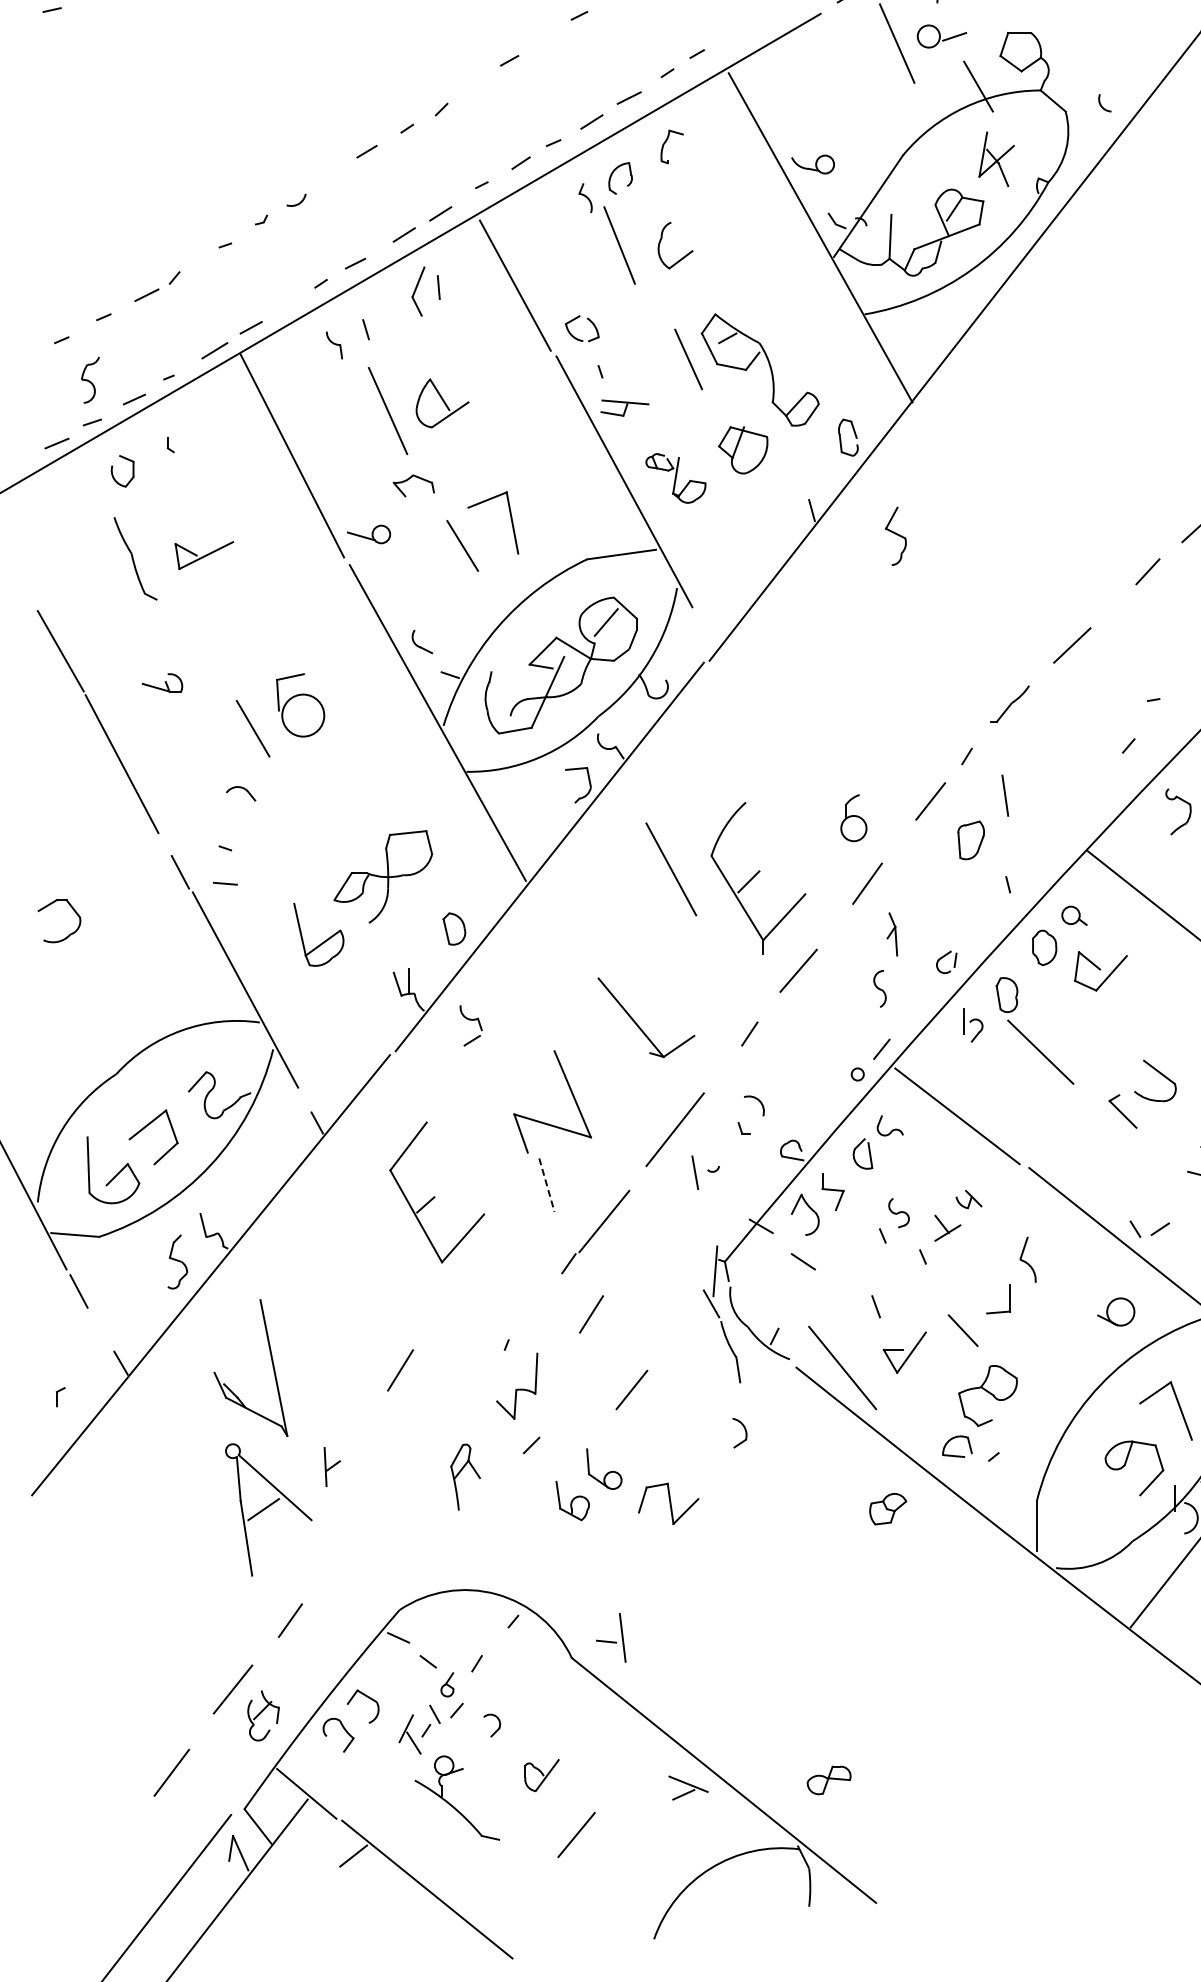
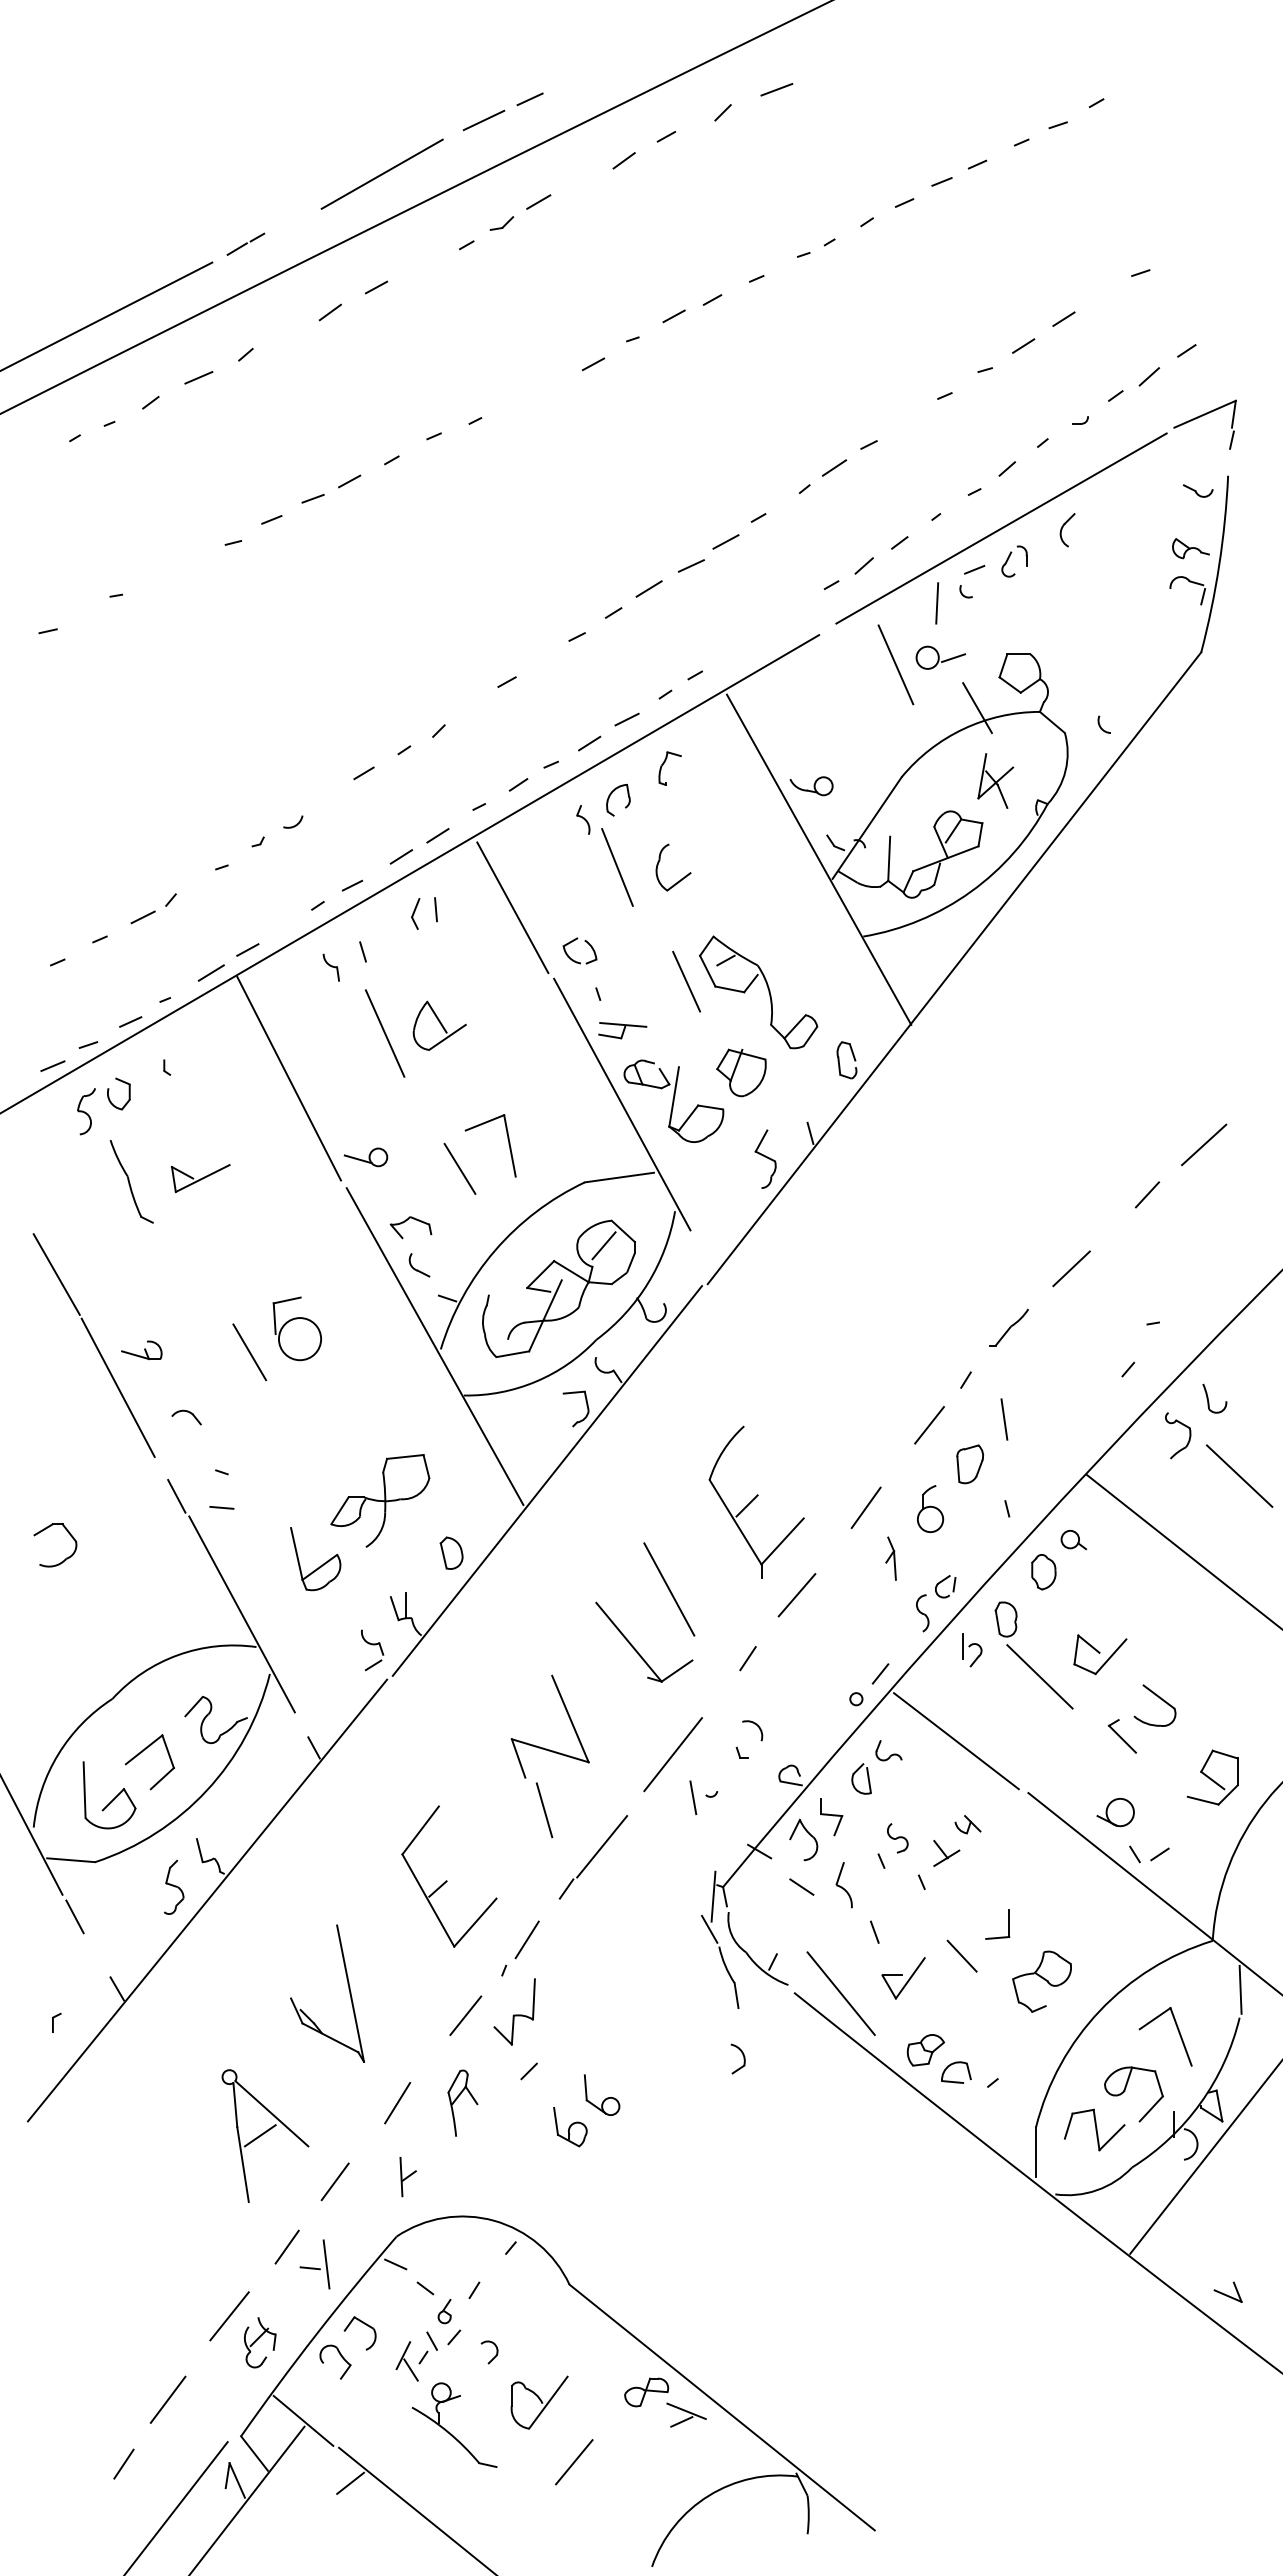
part: (418, 291) -> (415, 913), size x0.62
part: (90, 380) -> (86, 1111), moved
part: (675, 477) -> (673, 1100), size x1.67
part: (408, 480) -> (405, 1222), moved
part: (895, 535) -> (765, 1158), moved
part: (162, 683) -> (141, 1350), moved
part: (240, 793) -> (186, 1417), moved
part: (853, 817) -> (930, 1508), moved
line: (671, 869) -> (669, 1589), moved
part: (1101, 971) -> (1100, 1654), moved
part: (879, 989) -> (922, 1613), moved
part: (471, 1025) -> (372, 1650), moved
line: (546, 1185) -> (544, 1810), dashed -> solid
part: (437, 1192) -> (449, 1876), moved
part: (1027, 1260) -> (843, 1885), moved
part: (1116, 1312) -> (1115, 1812), moved
line: (590, 1314) -> (526, 1939), moved
part: (271, 1363) -> (348, 1989), moved
line: (400, 1370) -> (397, 2103), moved
line: (631, 1389) -> (465, 2015), moved
part: (987, 1395) -> (1041, 1981), moved
part: (331, 1467) -> (407, 2177), moved
part: (668, 1503) -> (1094, 2129), moved
part: (887, 1509) -> (925, 2050), moved
line: (337, 1555) -> (334, 2181), added
part: (610, 1637) -> (314, 2264), moved
part: (541, 1775) -> (539, 2402), size x1.67
part: (828, 1780) -> (646, 2392), moved
line: (127, 1836) -> (123, 2463), added

